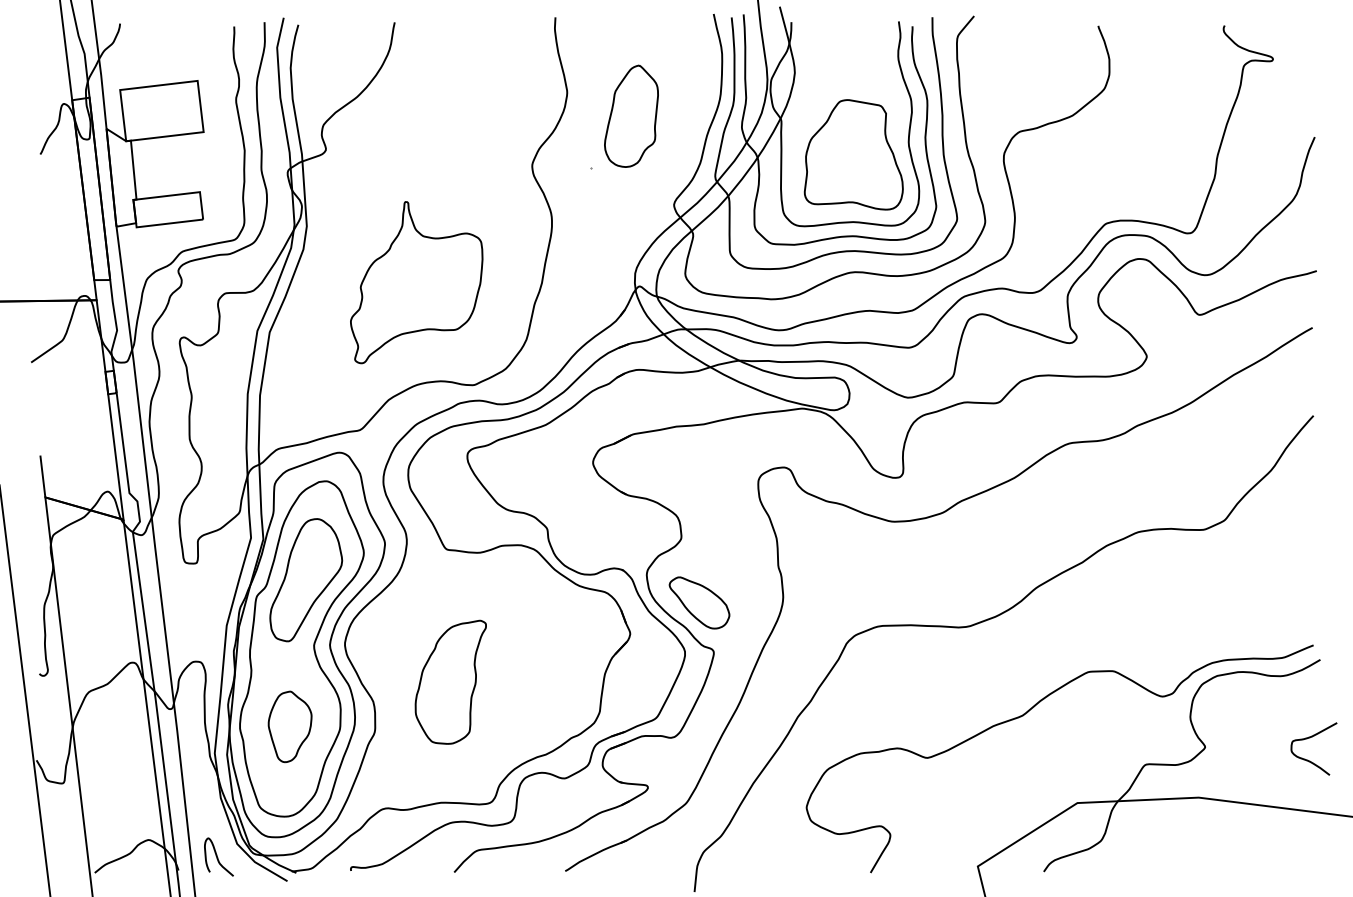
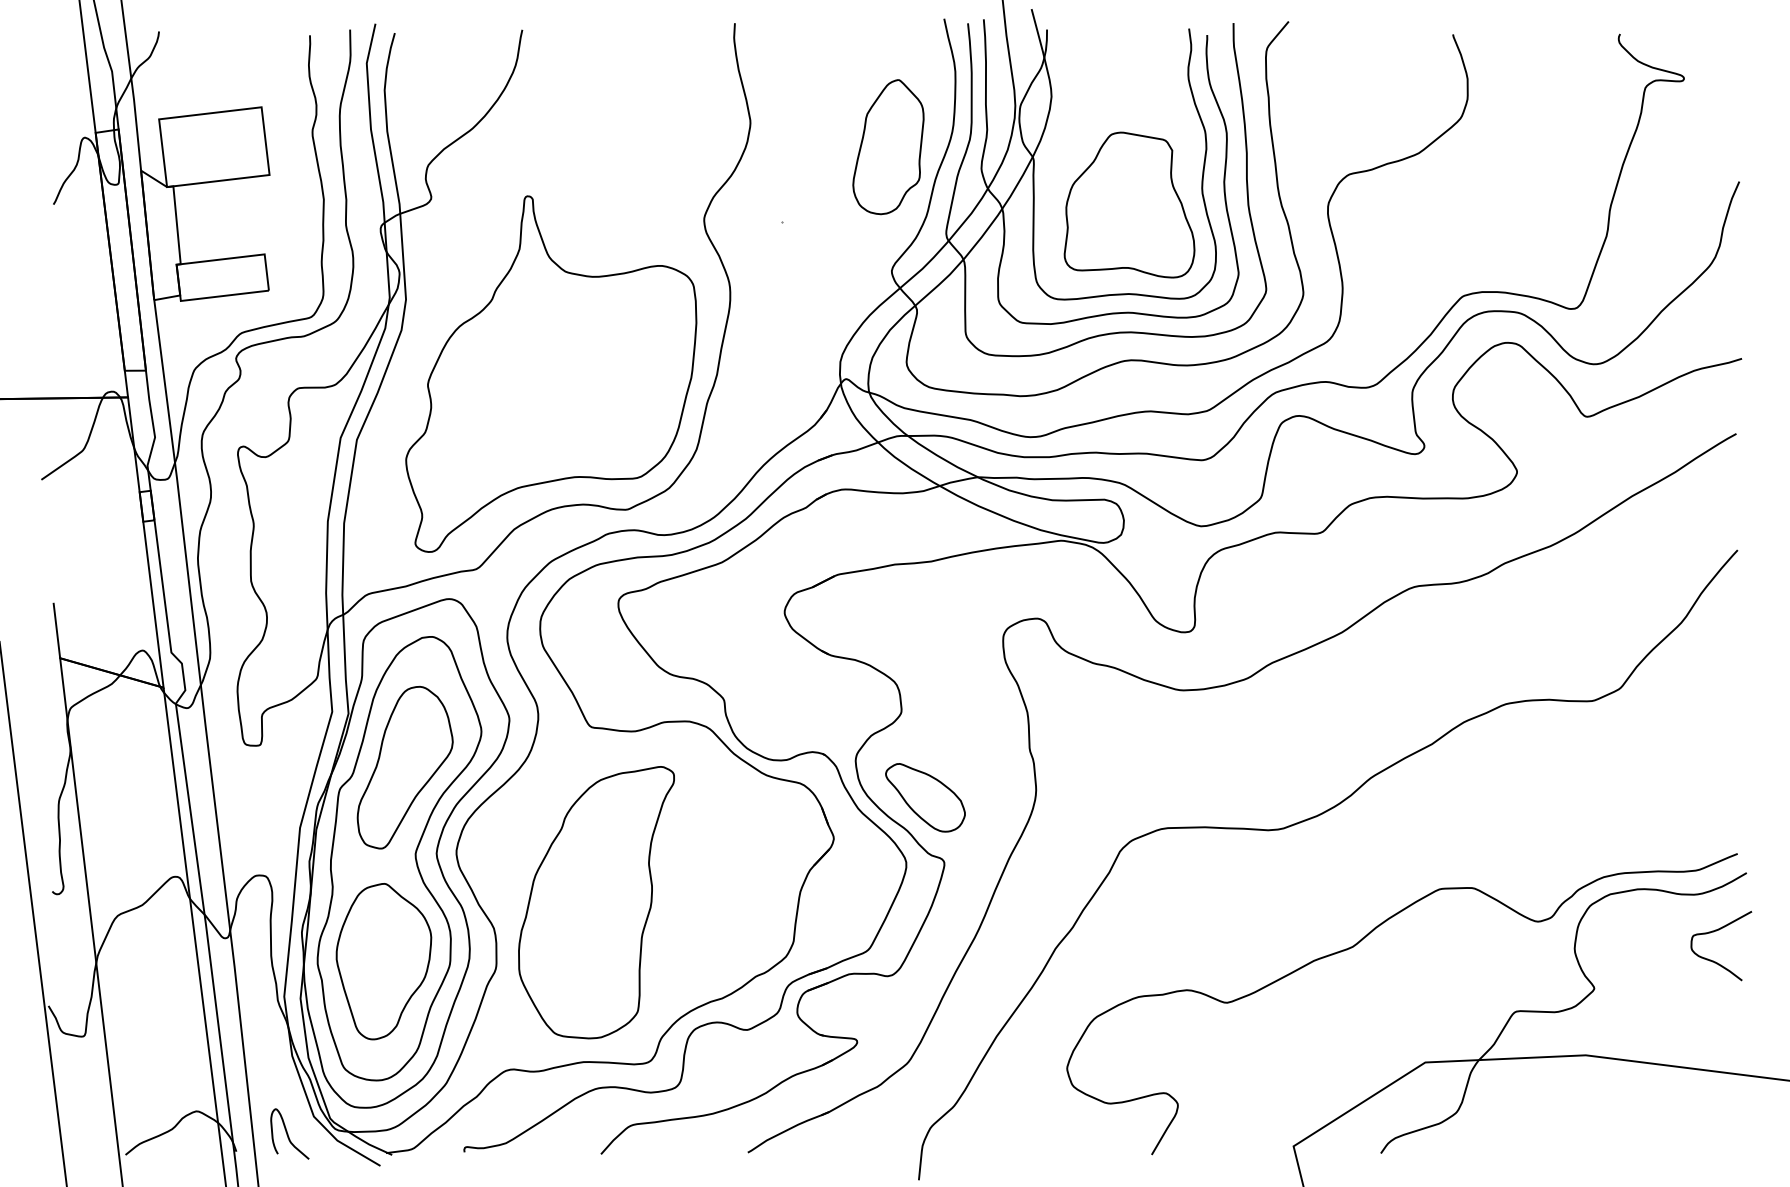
part: (631, 116) -> (888, 147), moved
part: (416, 282) -> (551, 373), size x1.67
part: (450, 682) -> (596, 902), size x1.67
part: (289, 726) -> (383, 961), size x1.67
curve: (1310, 738) -> (1716, 931), moved

